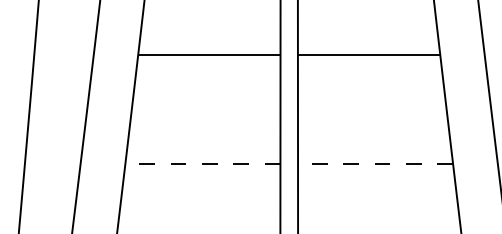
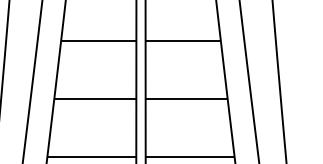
line: (201, 164) -> (94, 99), dashed -> solid
line: (375, 164) -> (186, 99), dashed -> solid

